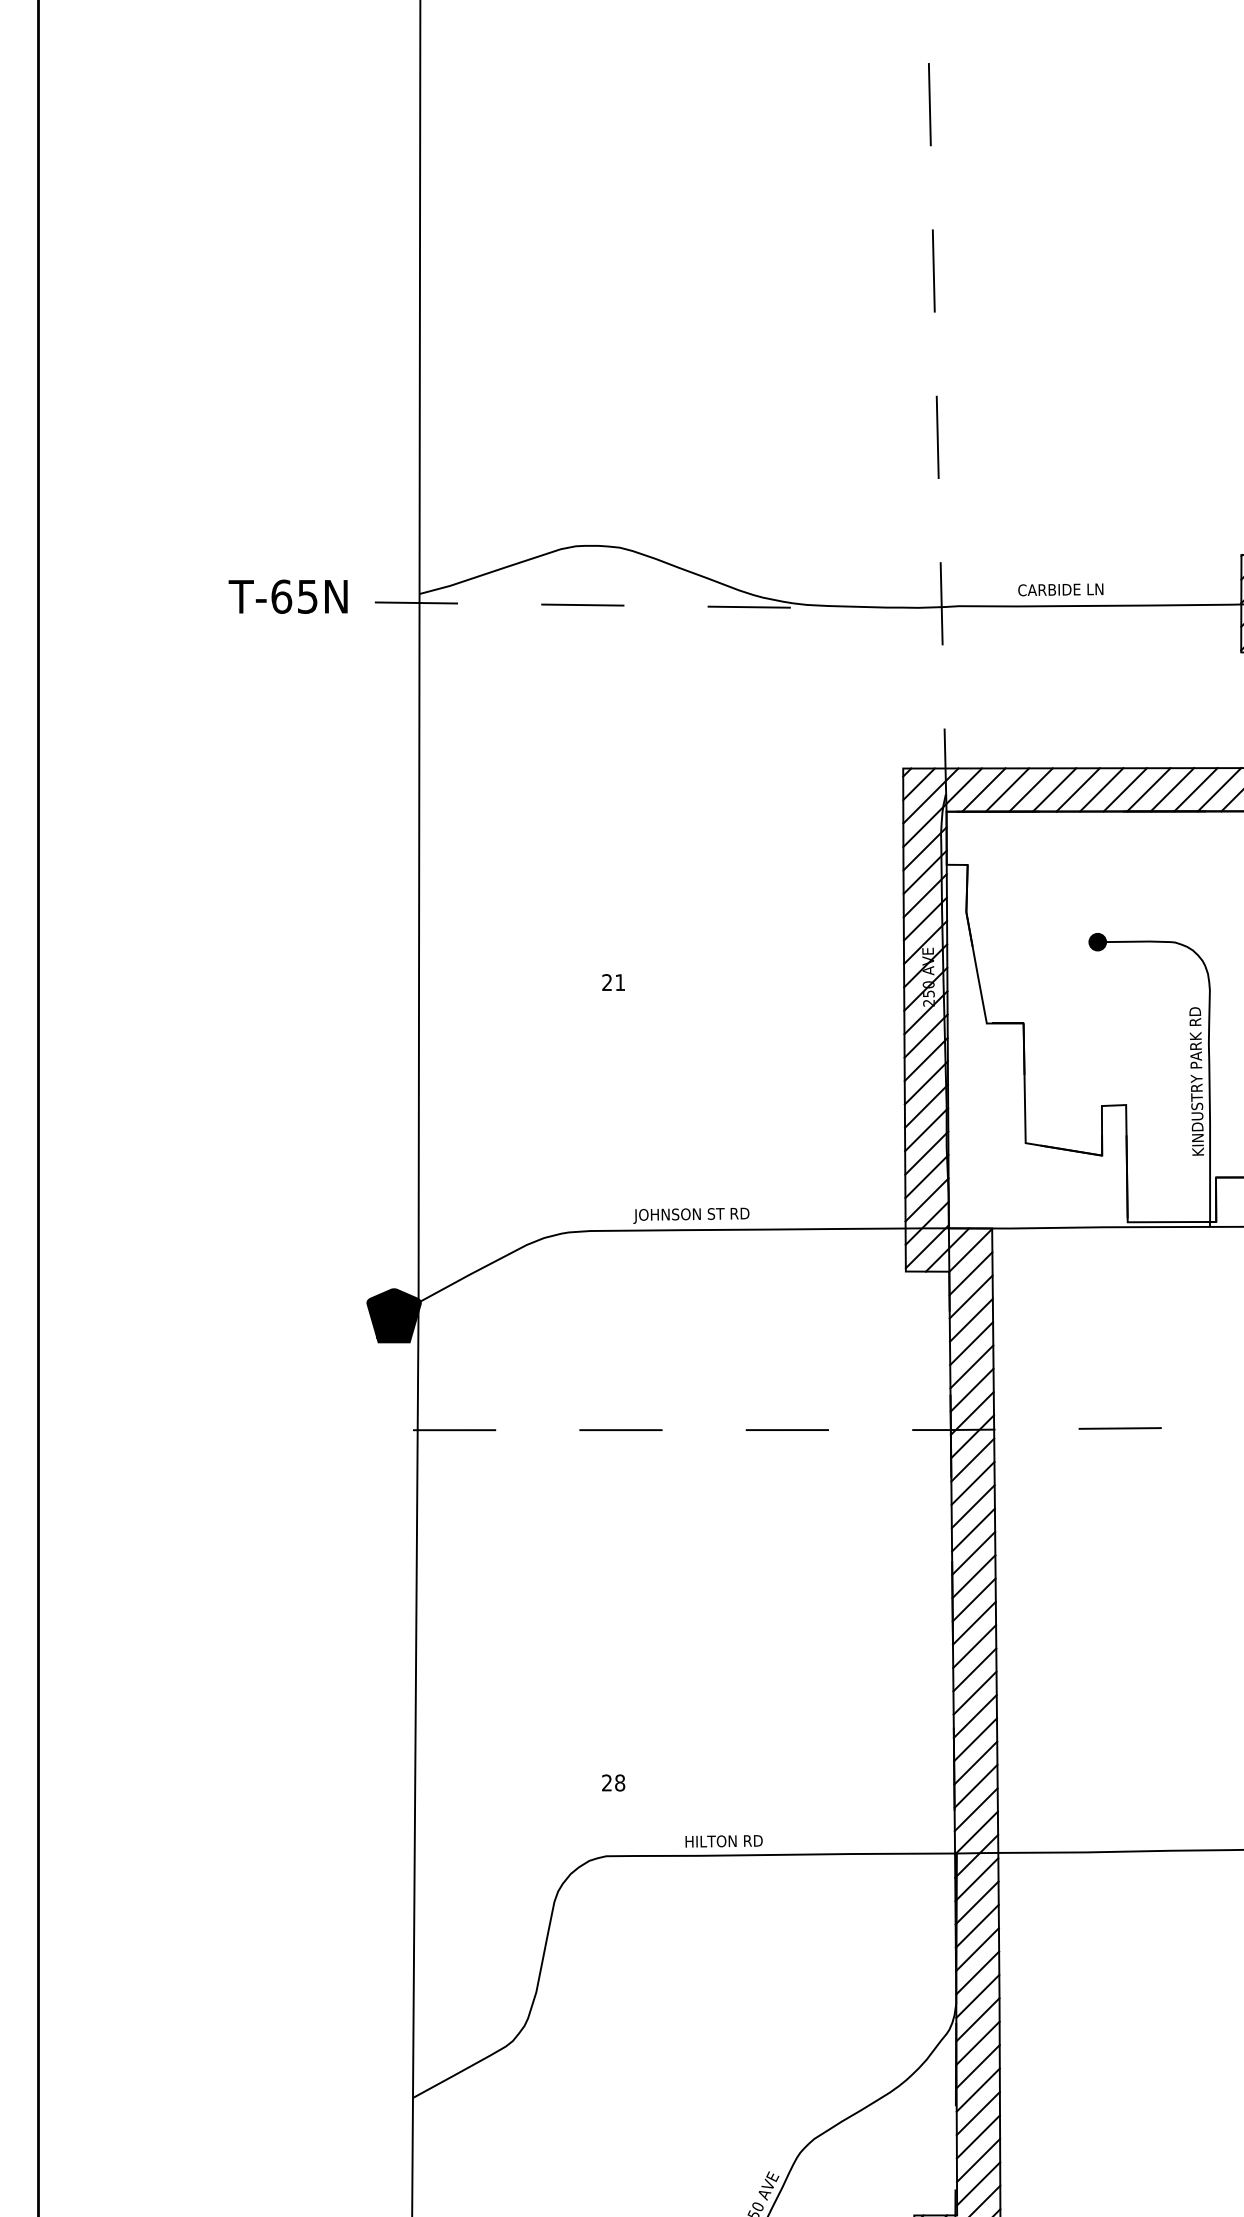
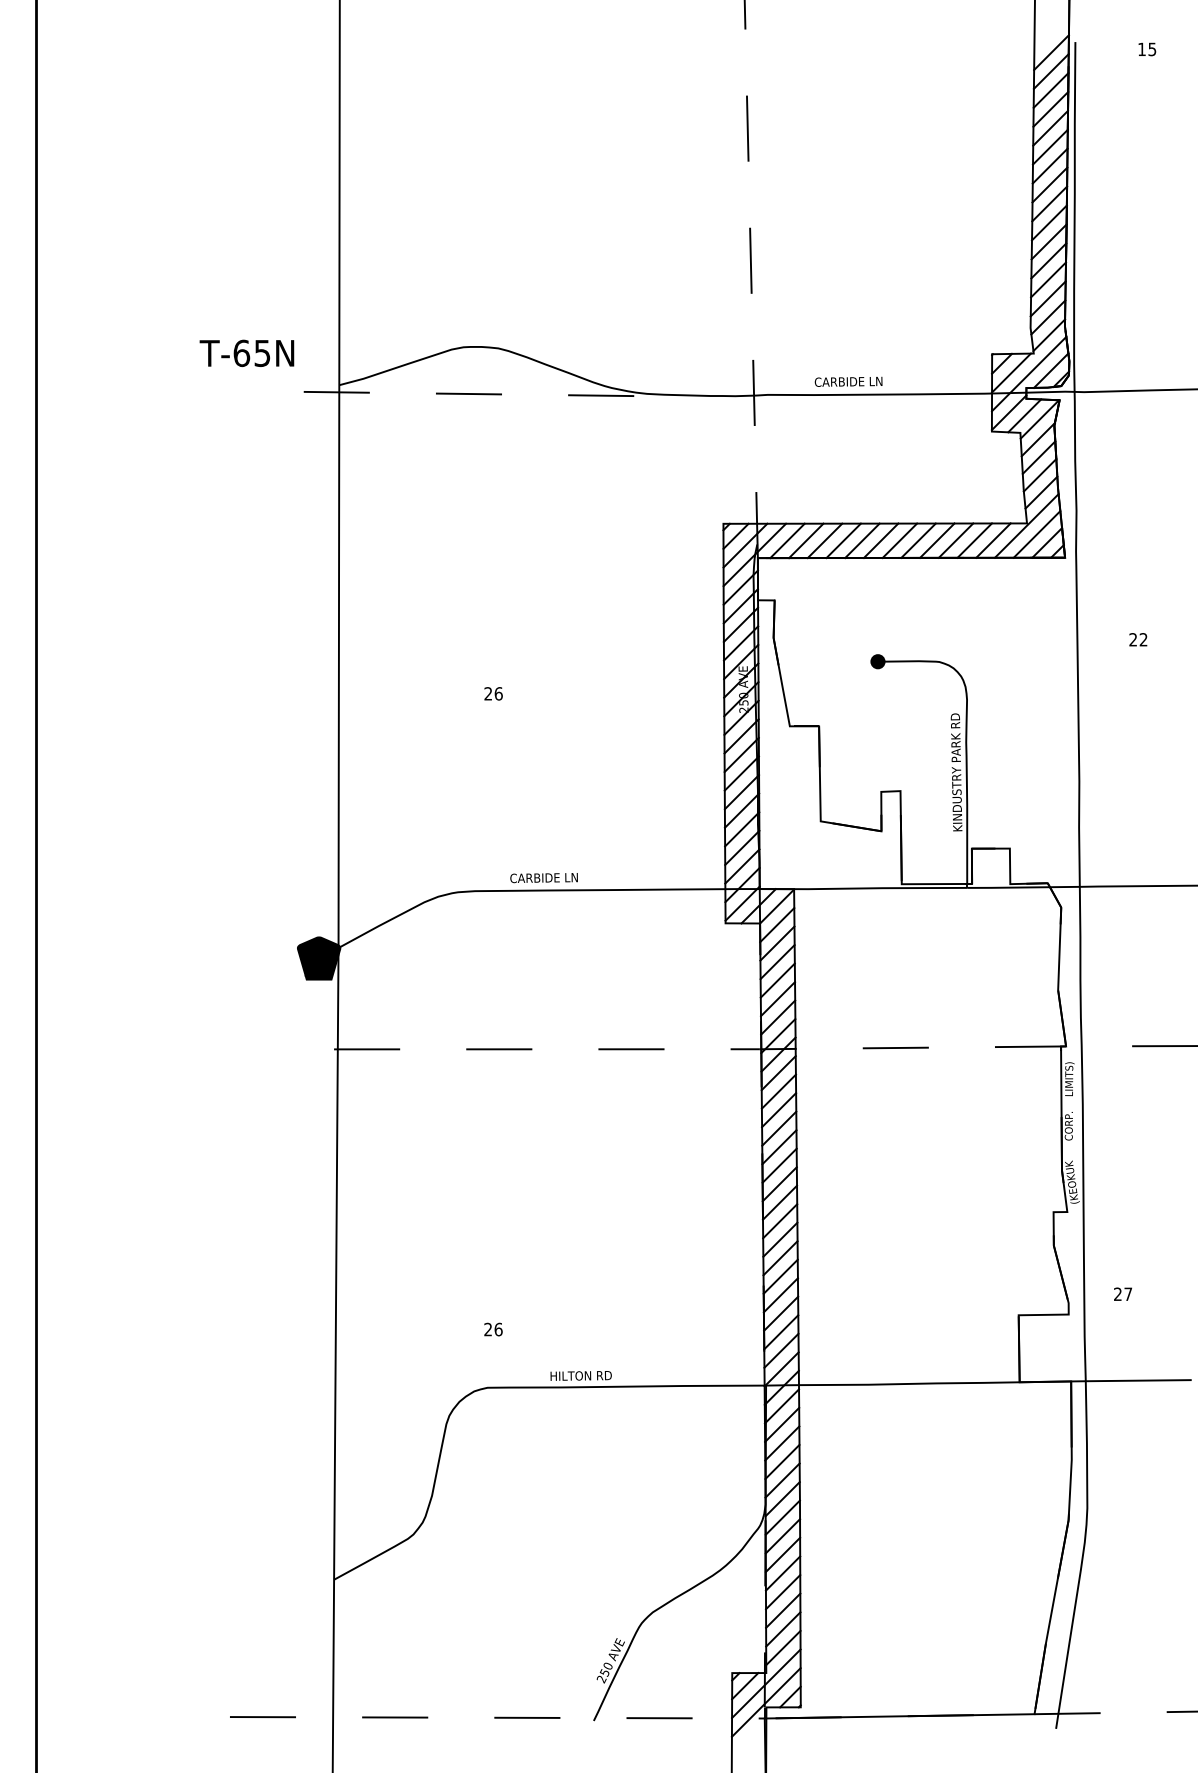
text: (287, 595) -> (246, 352), moved
text: (619, 982) -> (498, 693), 21 -> 26
text: (691, 1215) -> (555, 878), JOHNSON ST RD -> CARBIDE LN
text: (619, 1782) -> (498, 1329), 28 -> 26

